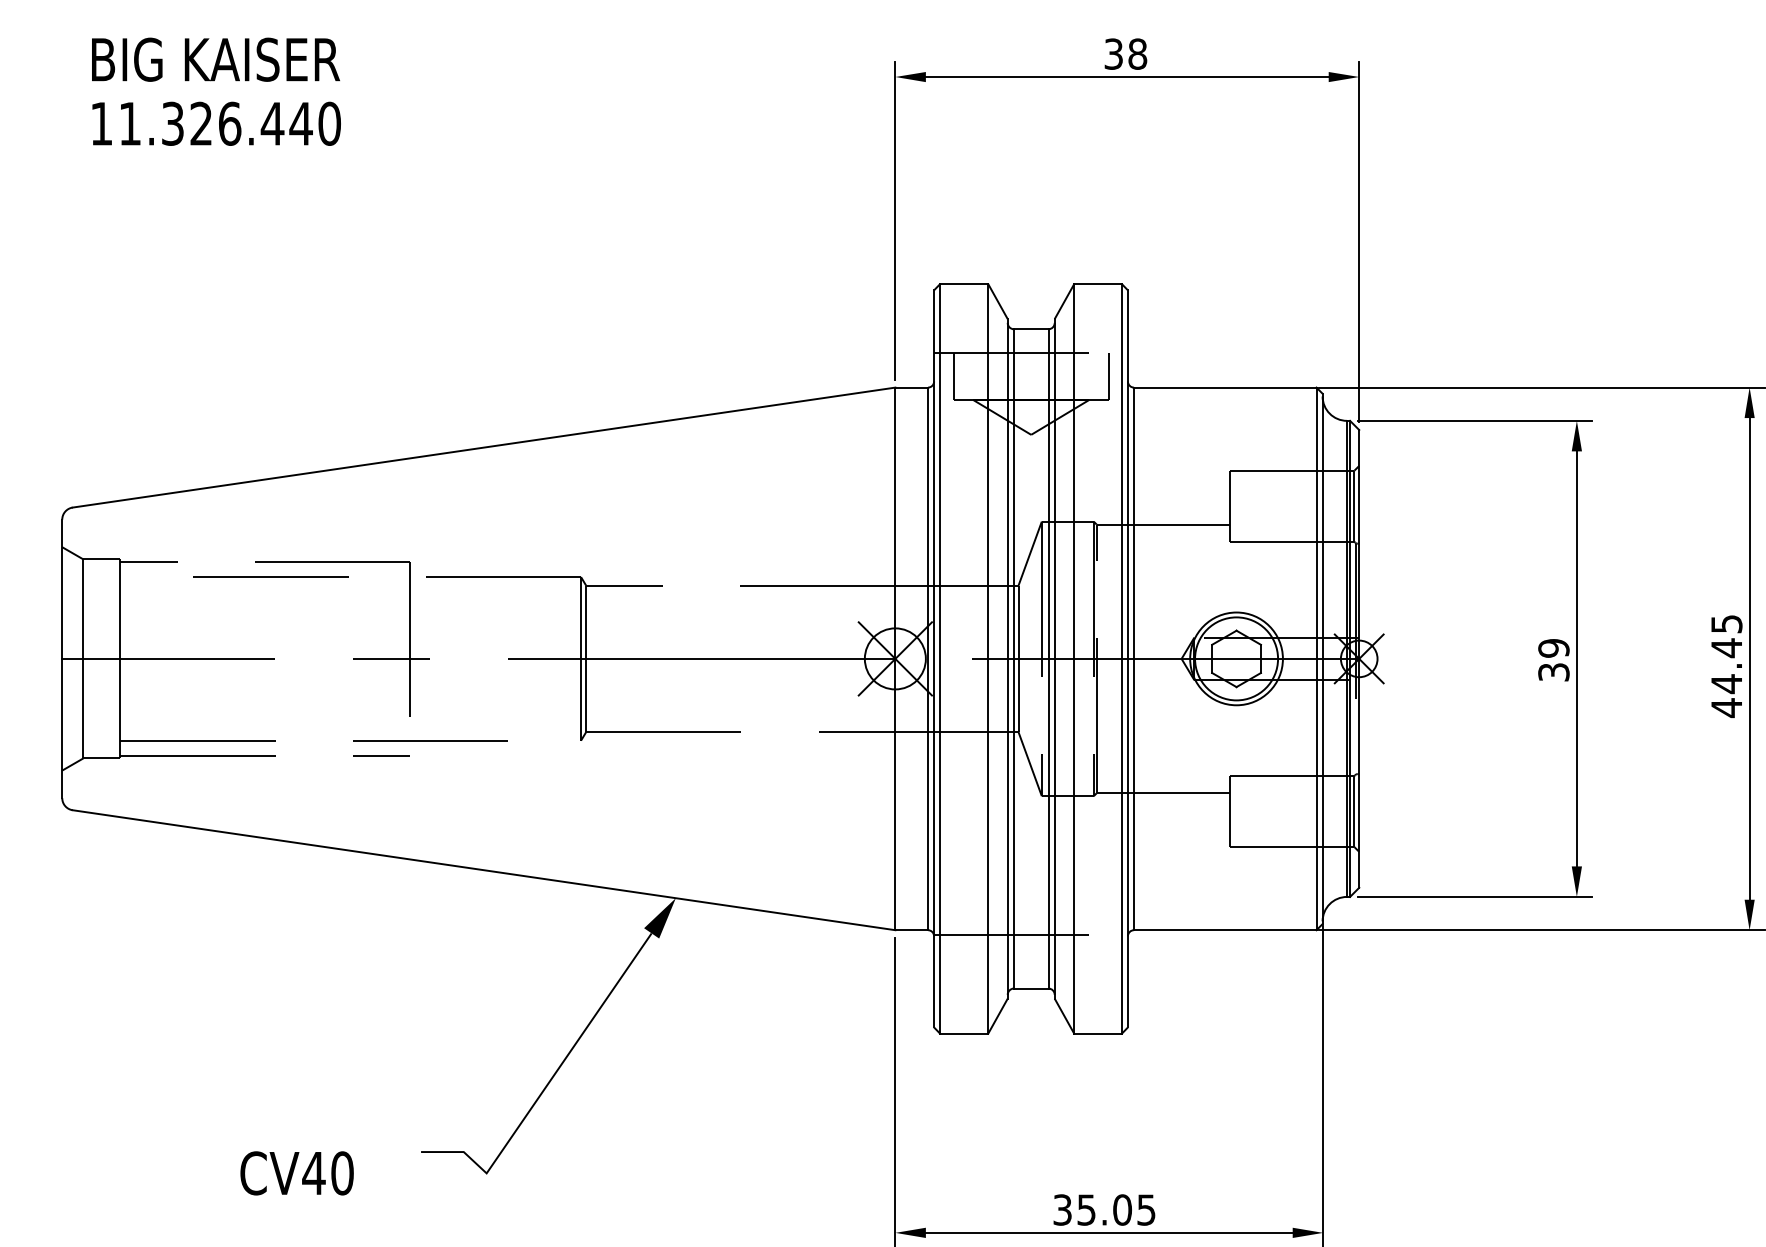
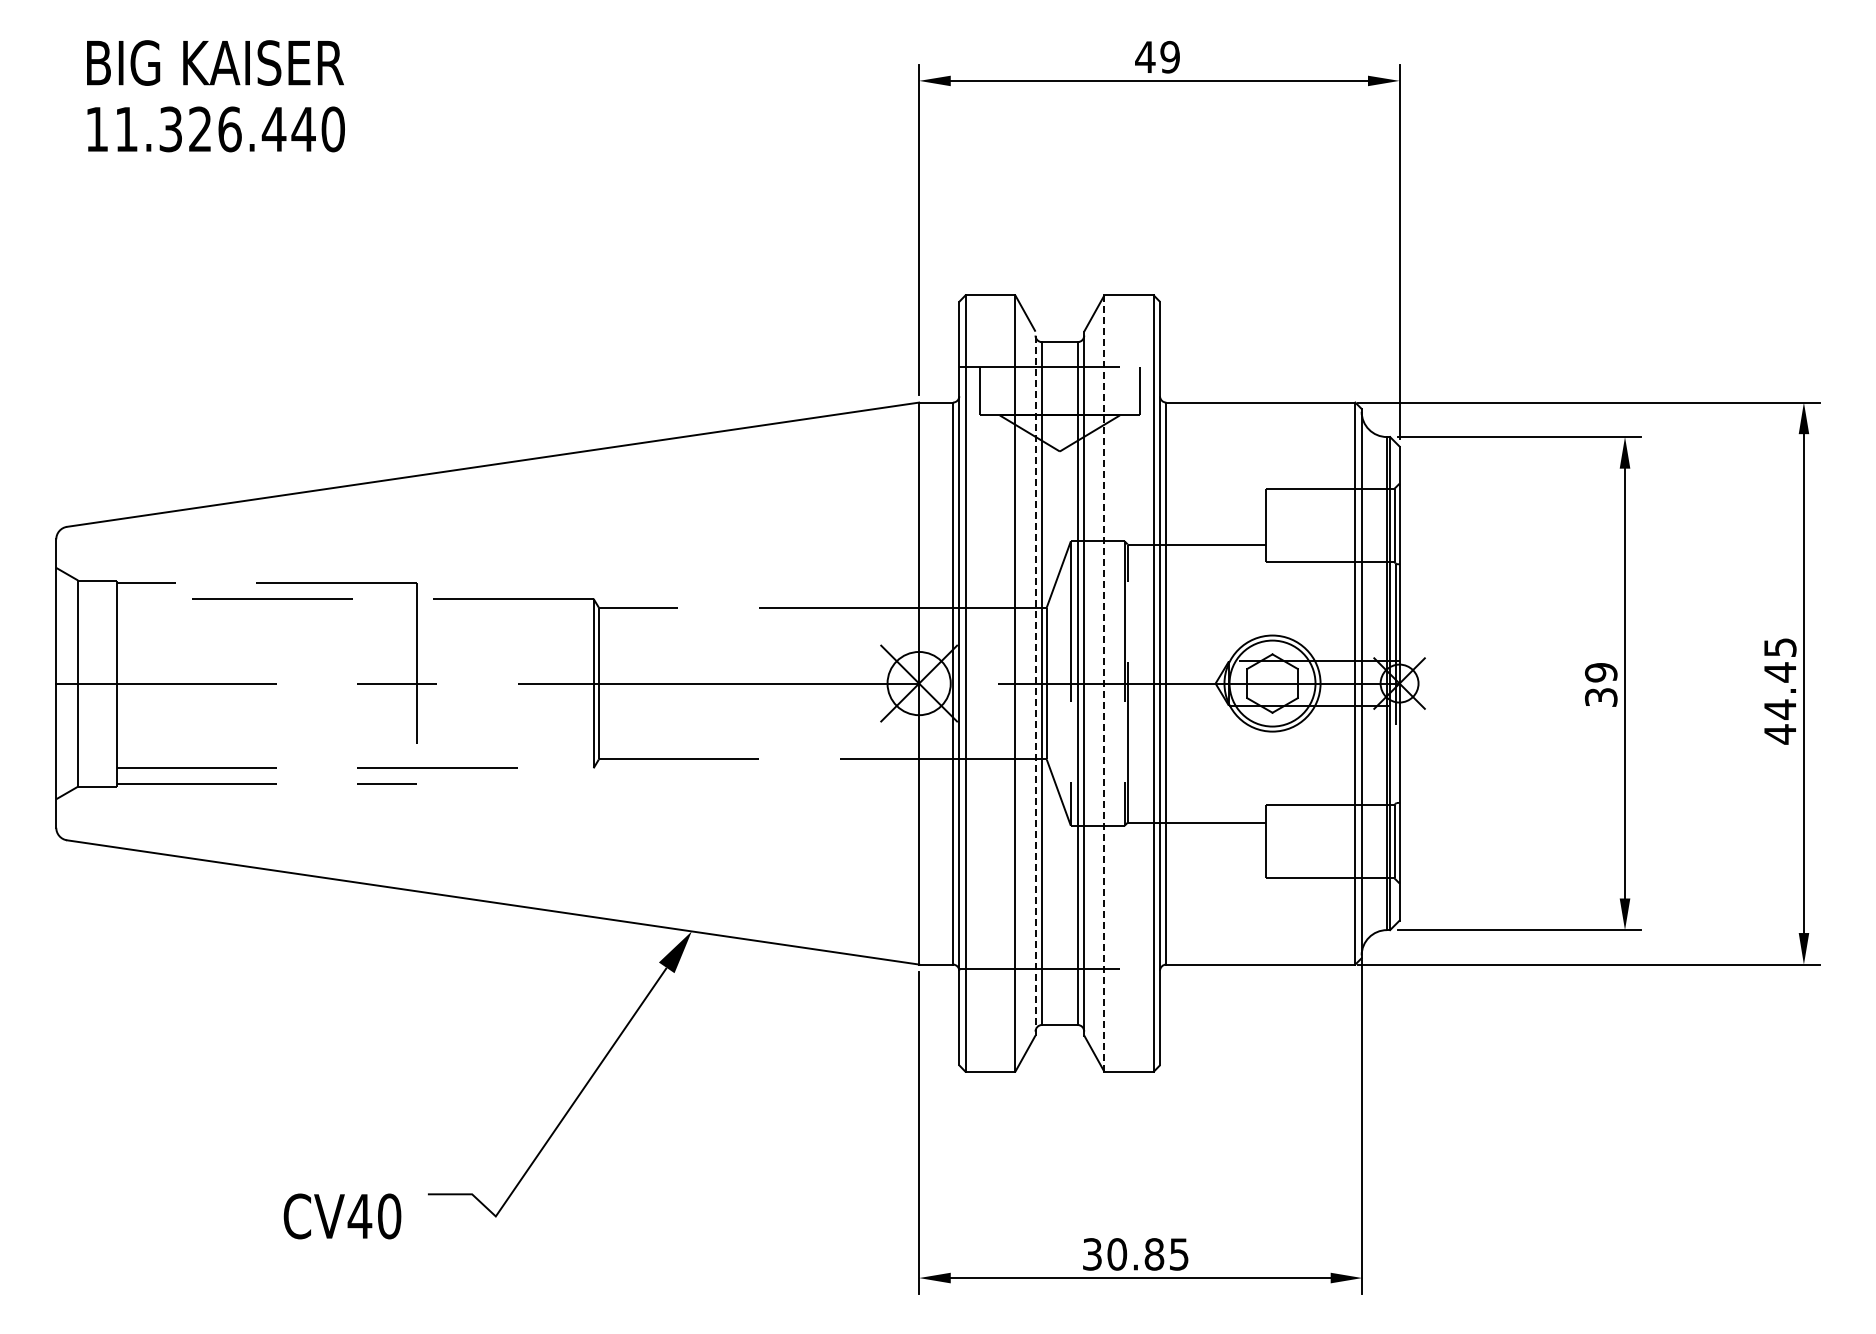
text: (1125, 53) -> (1157, 56), 38 -> 49
line: (1007, 658) -> (1035, 683), solid -> dashed
line: (1074, 658) -> (1104, 683), solid -> dashed
text: (297, 1173) -> (342, 1216), moved
text: (1104, 1210) -> (1135, 1254), 35.05 -> 30.85

